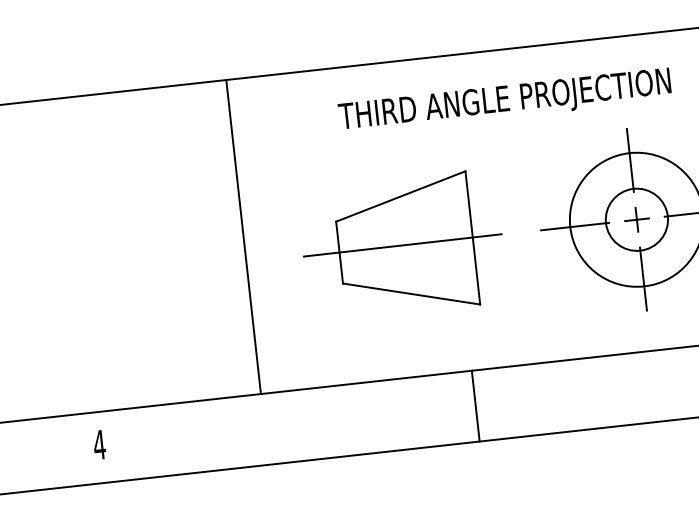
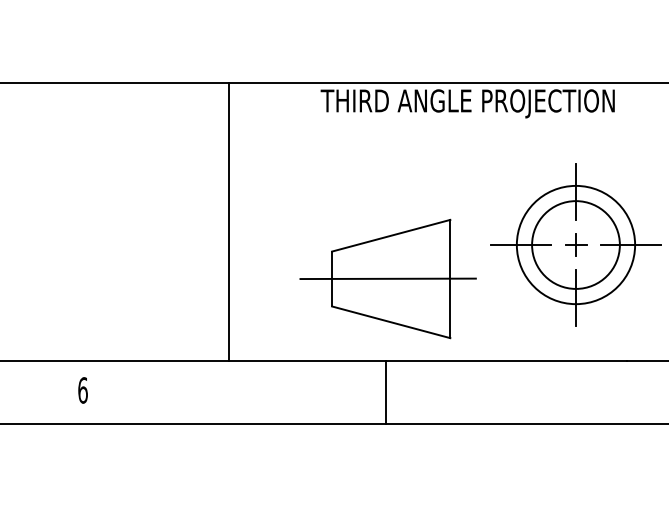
text: (504, 101) -> (467, 103), moved
circle: (636, 219) -> (575, 244), size x1.6
part: (401, 245) -> (387, 278), moved
line: (475, 405) -> (385, 392), moved
text: (99, 445) -> (82, 390), 4 -> 6

